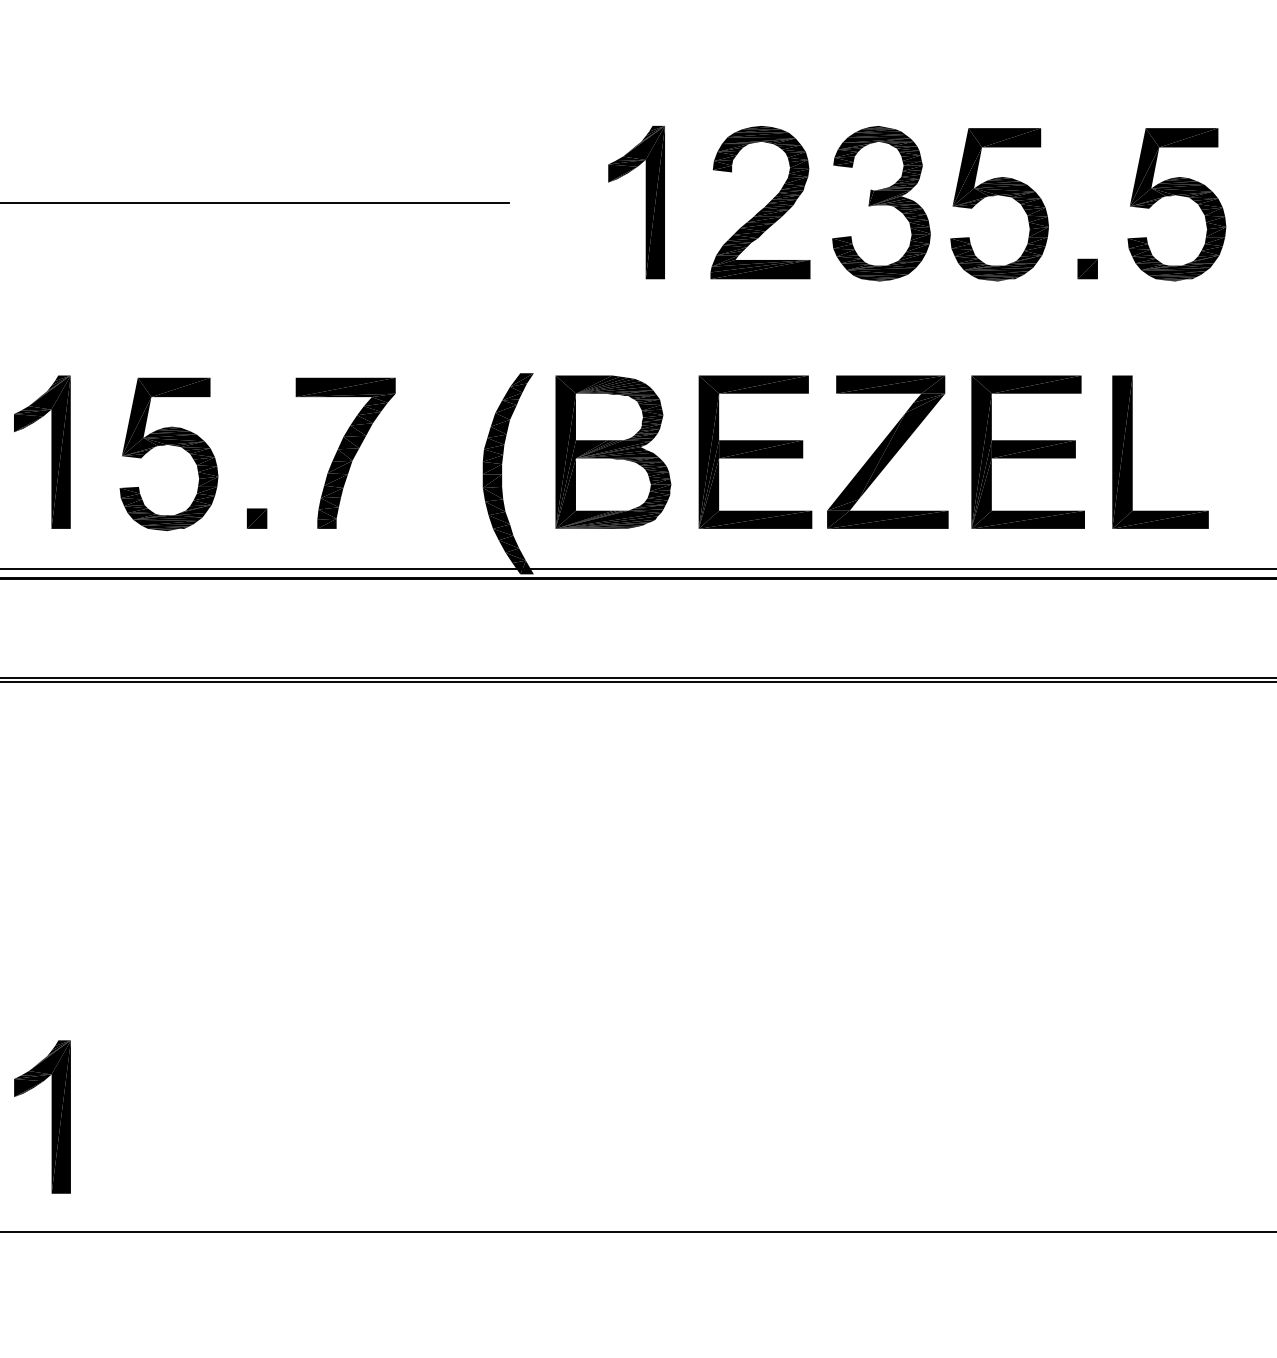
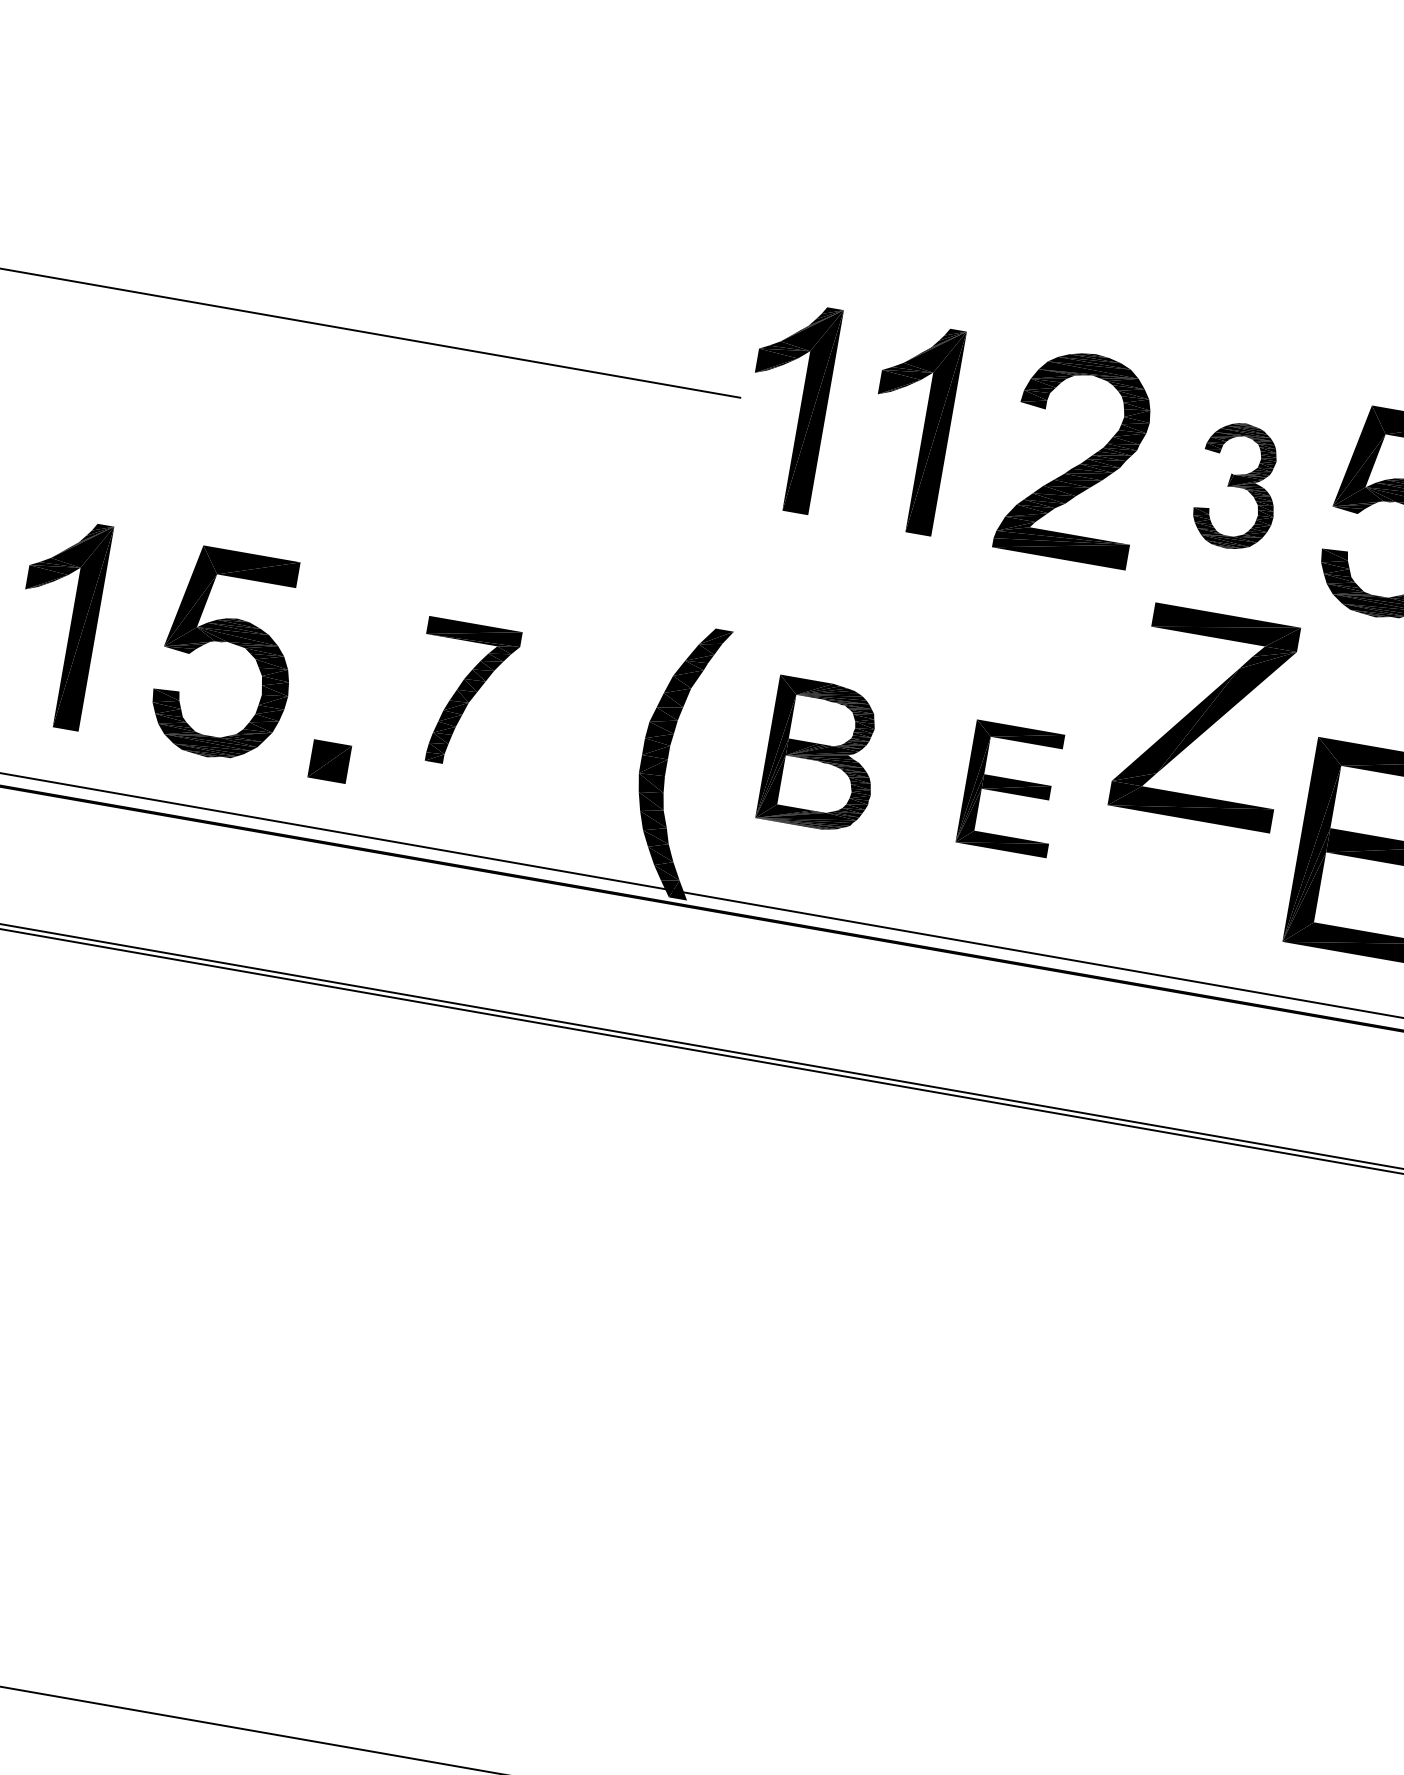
part: (553, 202) -> (799, 408), added
part: (881, 203) -> (1238, 485), size x0.6
part: (613, 451) -> (822, 754), size x0.7
part: (755, 451) -> (1011, 788), size x0.6
part: (887, 451) -> (1206, 715), moved
part: (345, 452) -> (463, 693), size x0.7
part: (257, 518) -> (330, 761), size x1.4

